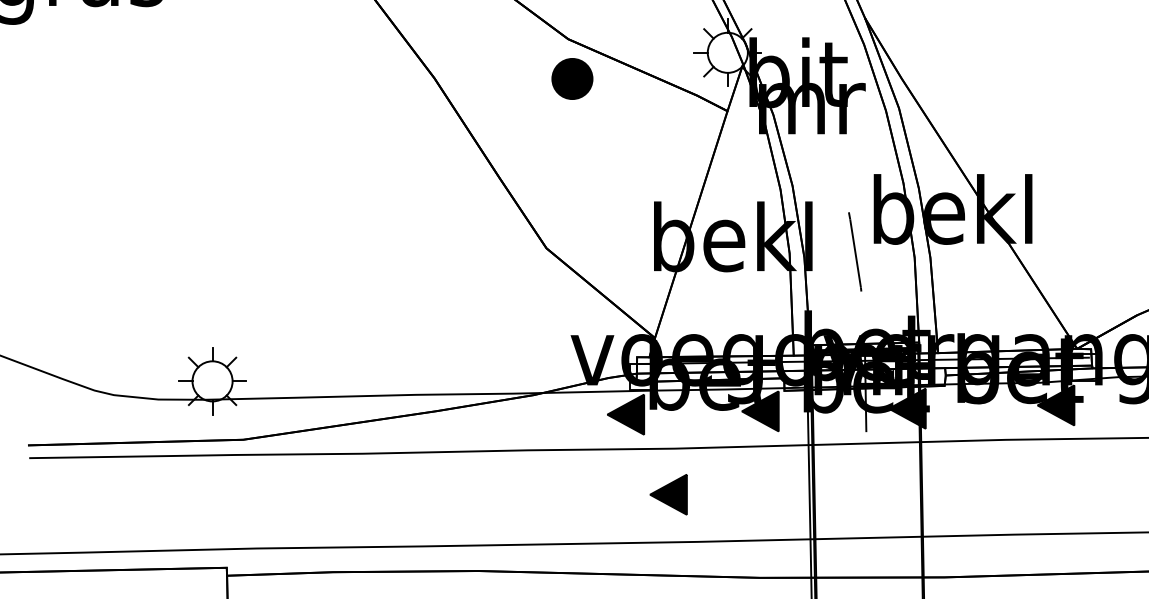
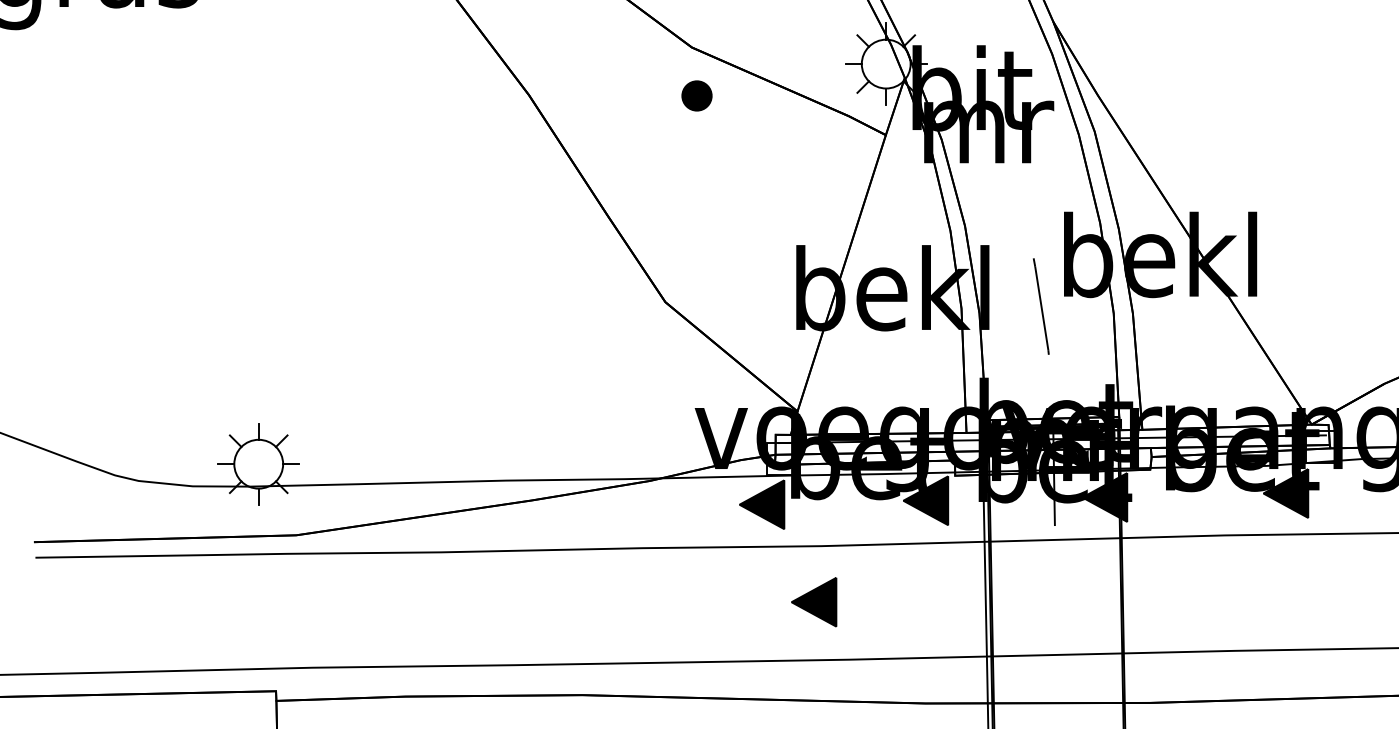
part: (572, 78) -> (697, 95), size x0.6

